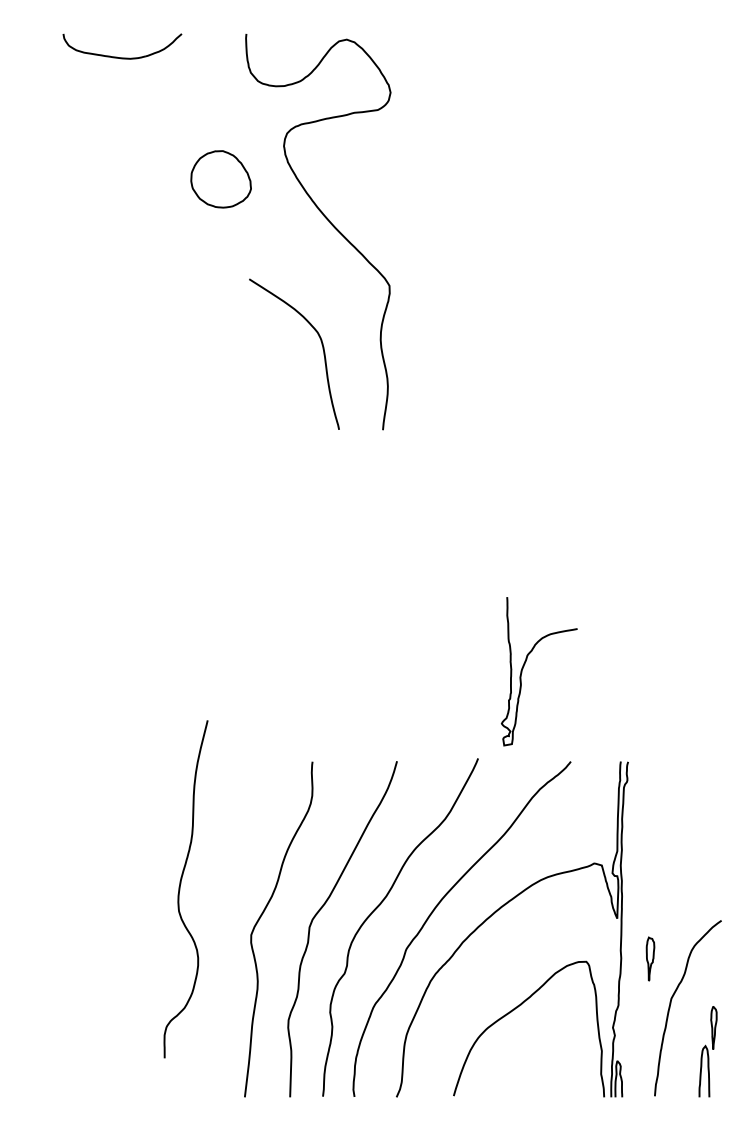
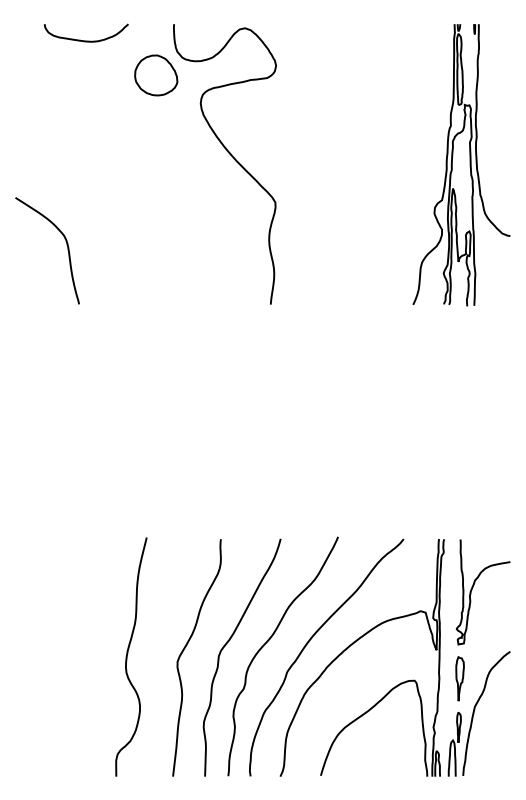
part: (220, 179) -> (155, 75), moved
part: (664, 232) -> (469, 164), added
curve: (322, 349) -> (67, 247), moved
curve: (525, 664) -> (473, 587), moved
curve: (180, 889) -> (127, 657), moved
part: (650, 958) -> (460, 678), size x1.43
part: (707, 1051) -> (454, 744), moved

